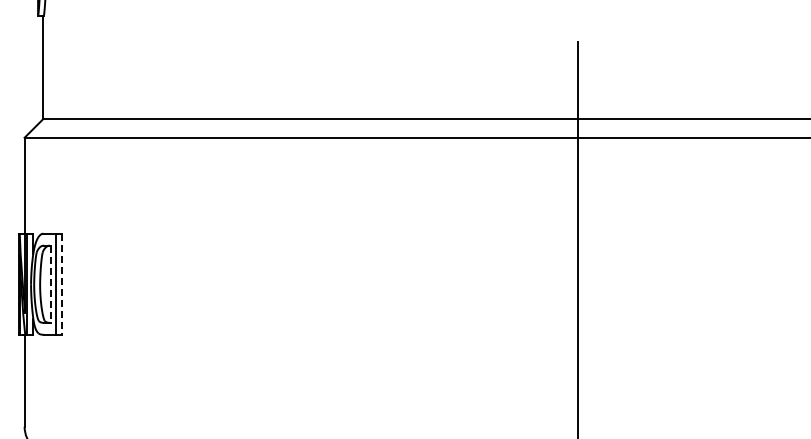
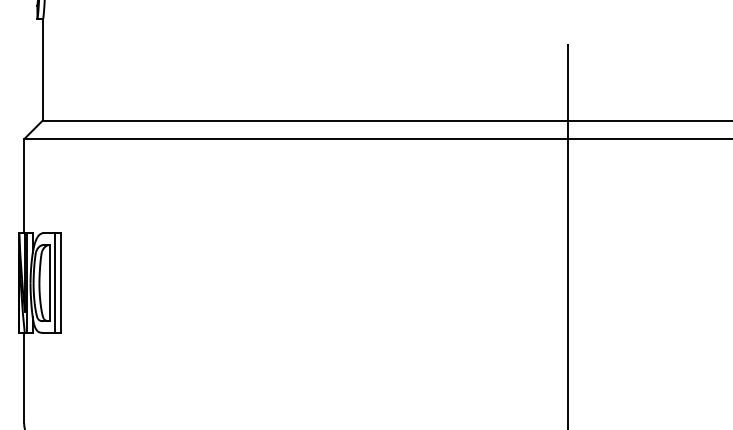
line: (50, 284) -> (49, 283), dashed -> solid
line: (62, 284) -> (61, 283), dashed -> solid

